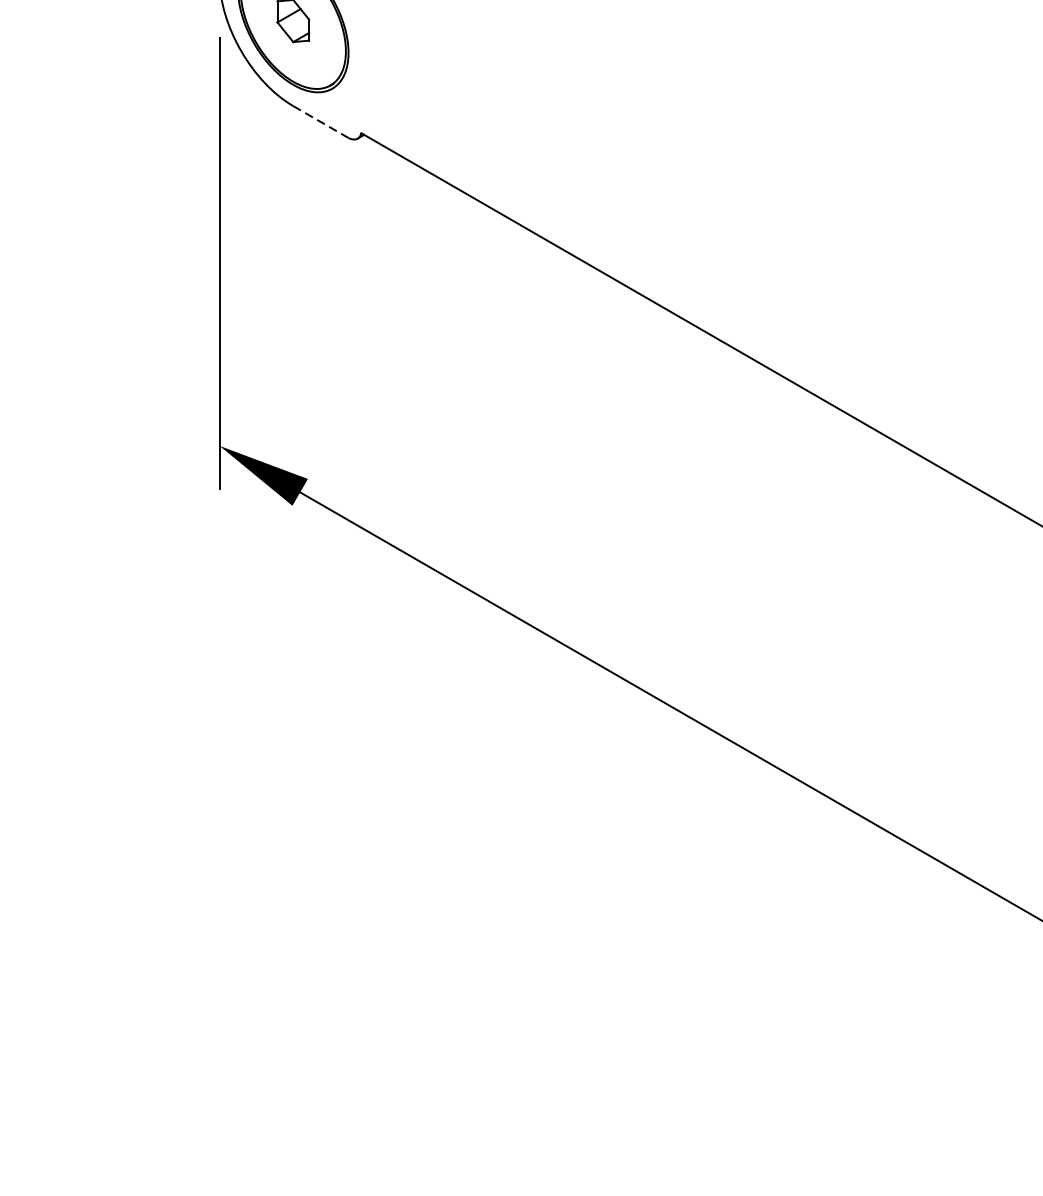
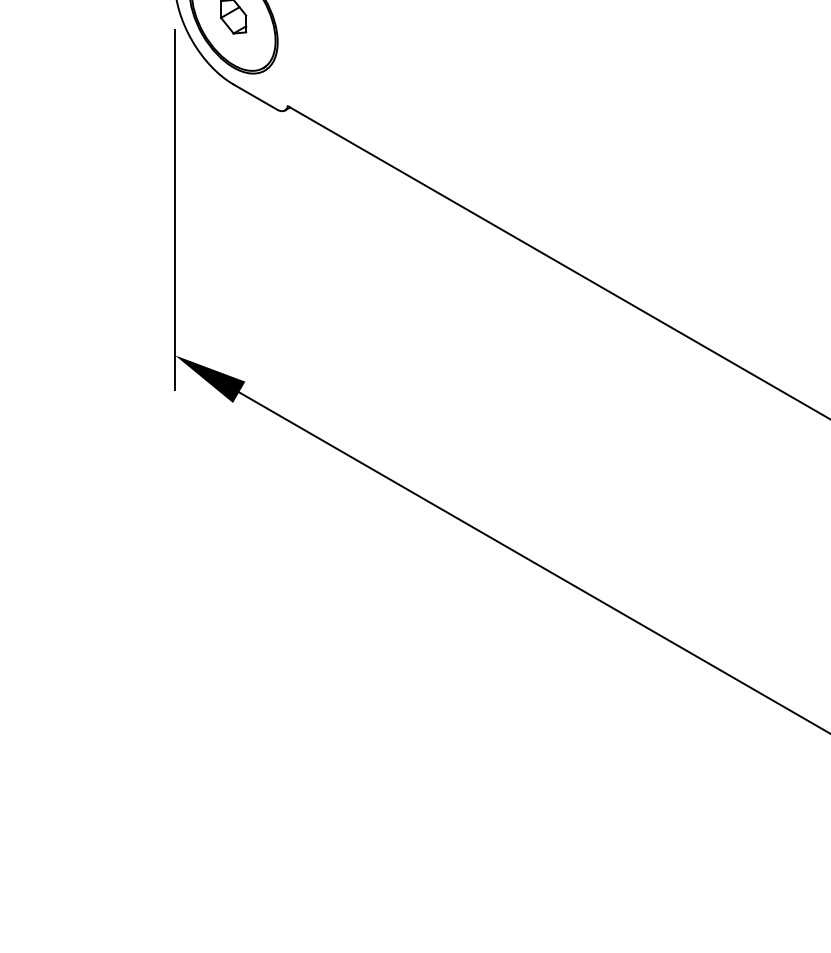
line: (320, 122) -> (255, 97), dashed -> solid

